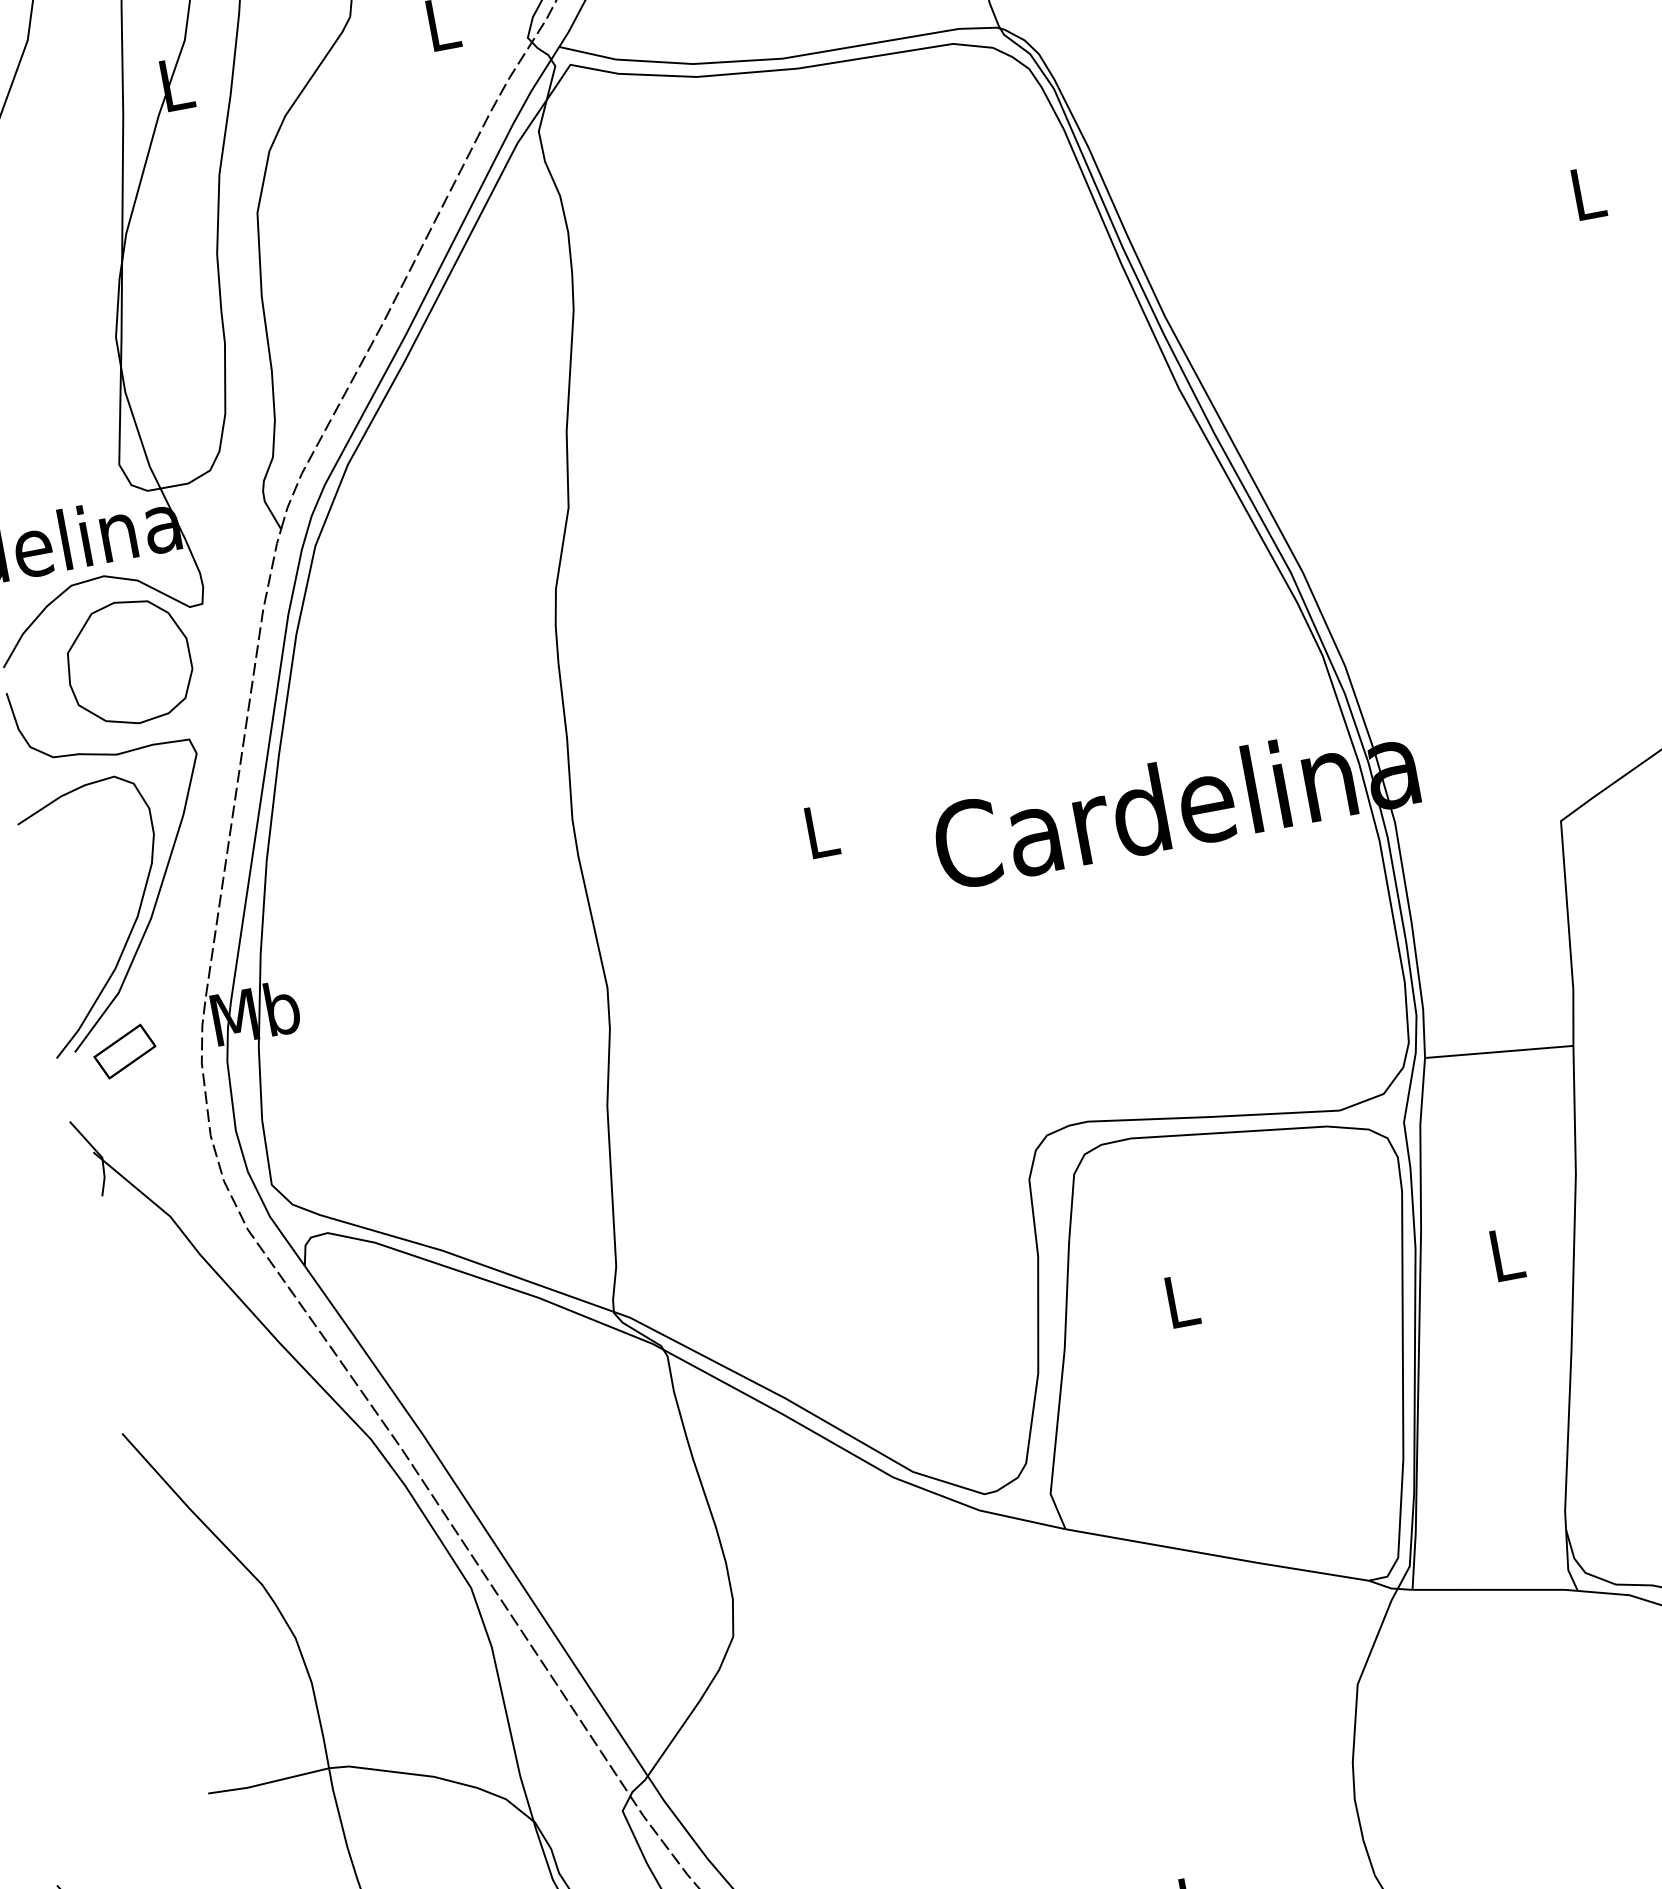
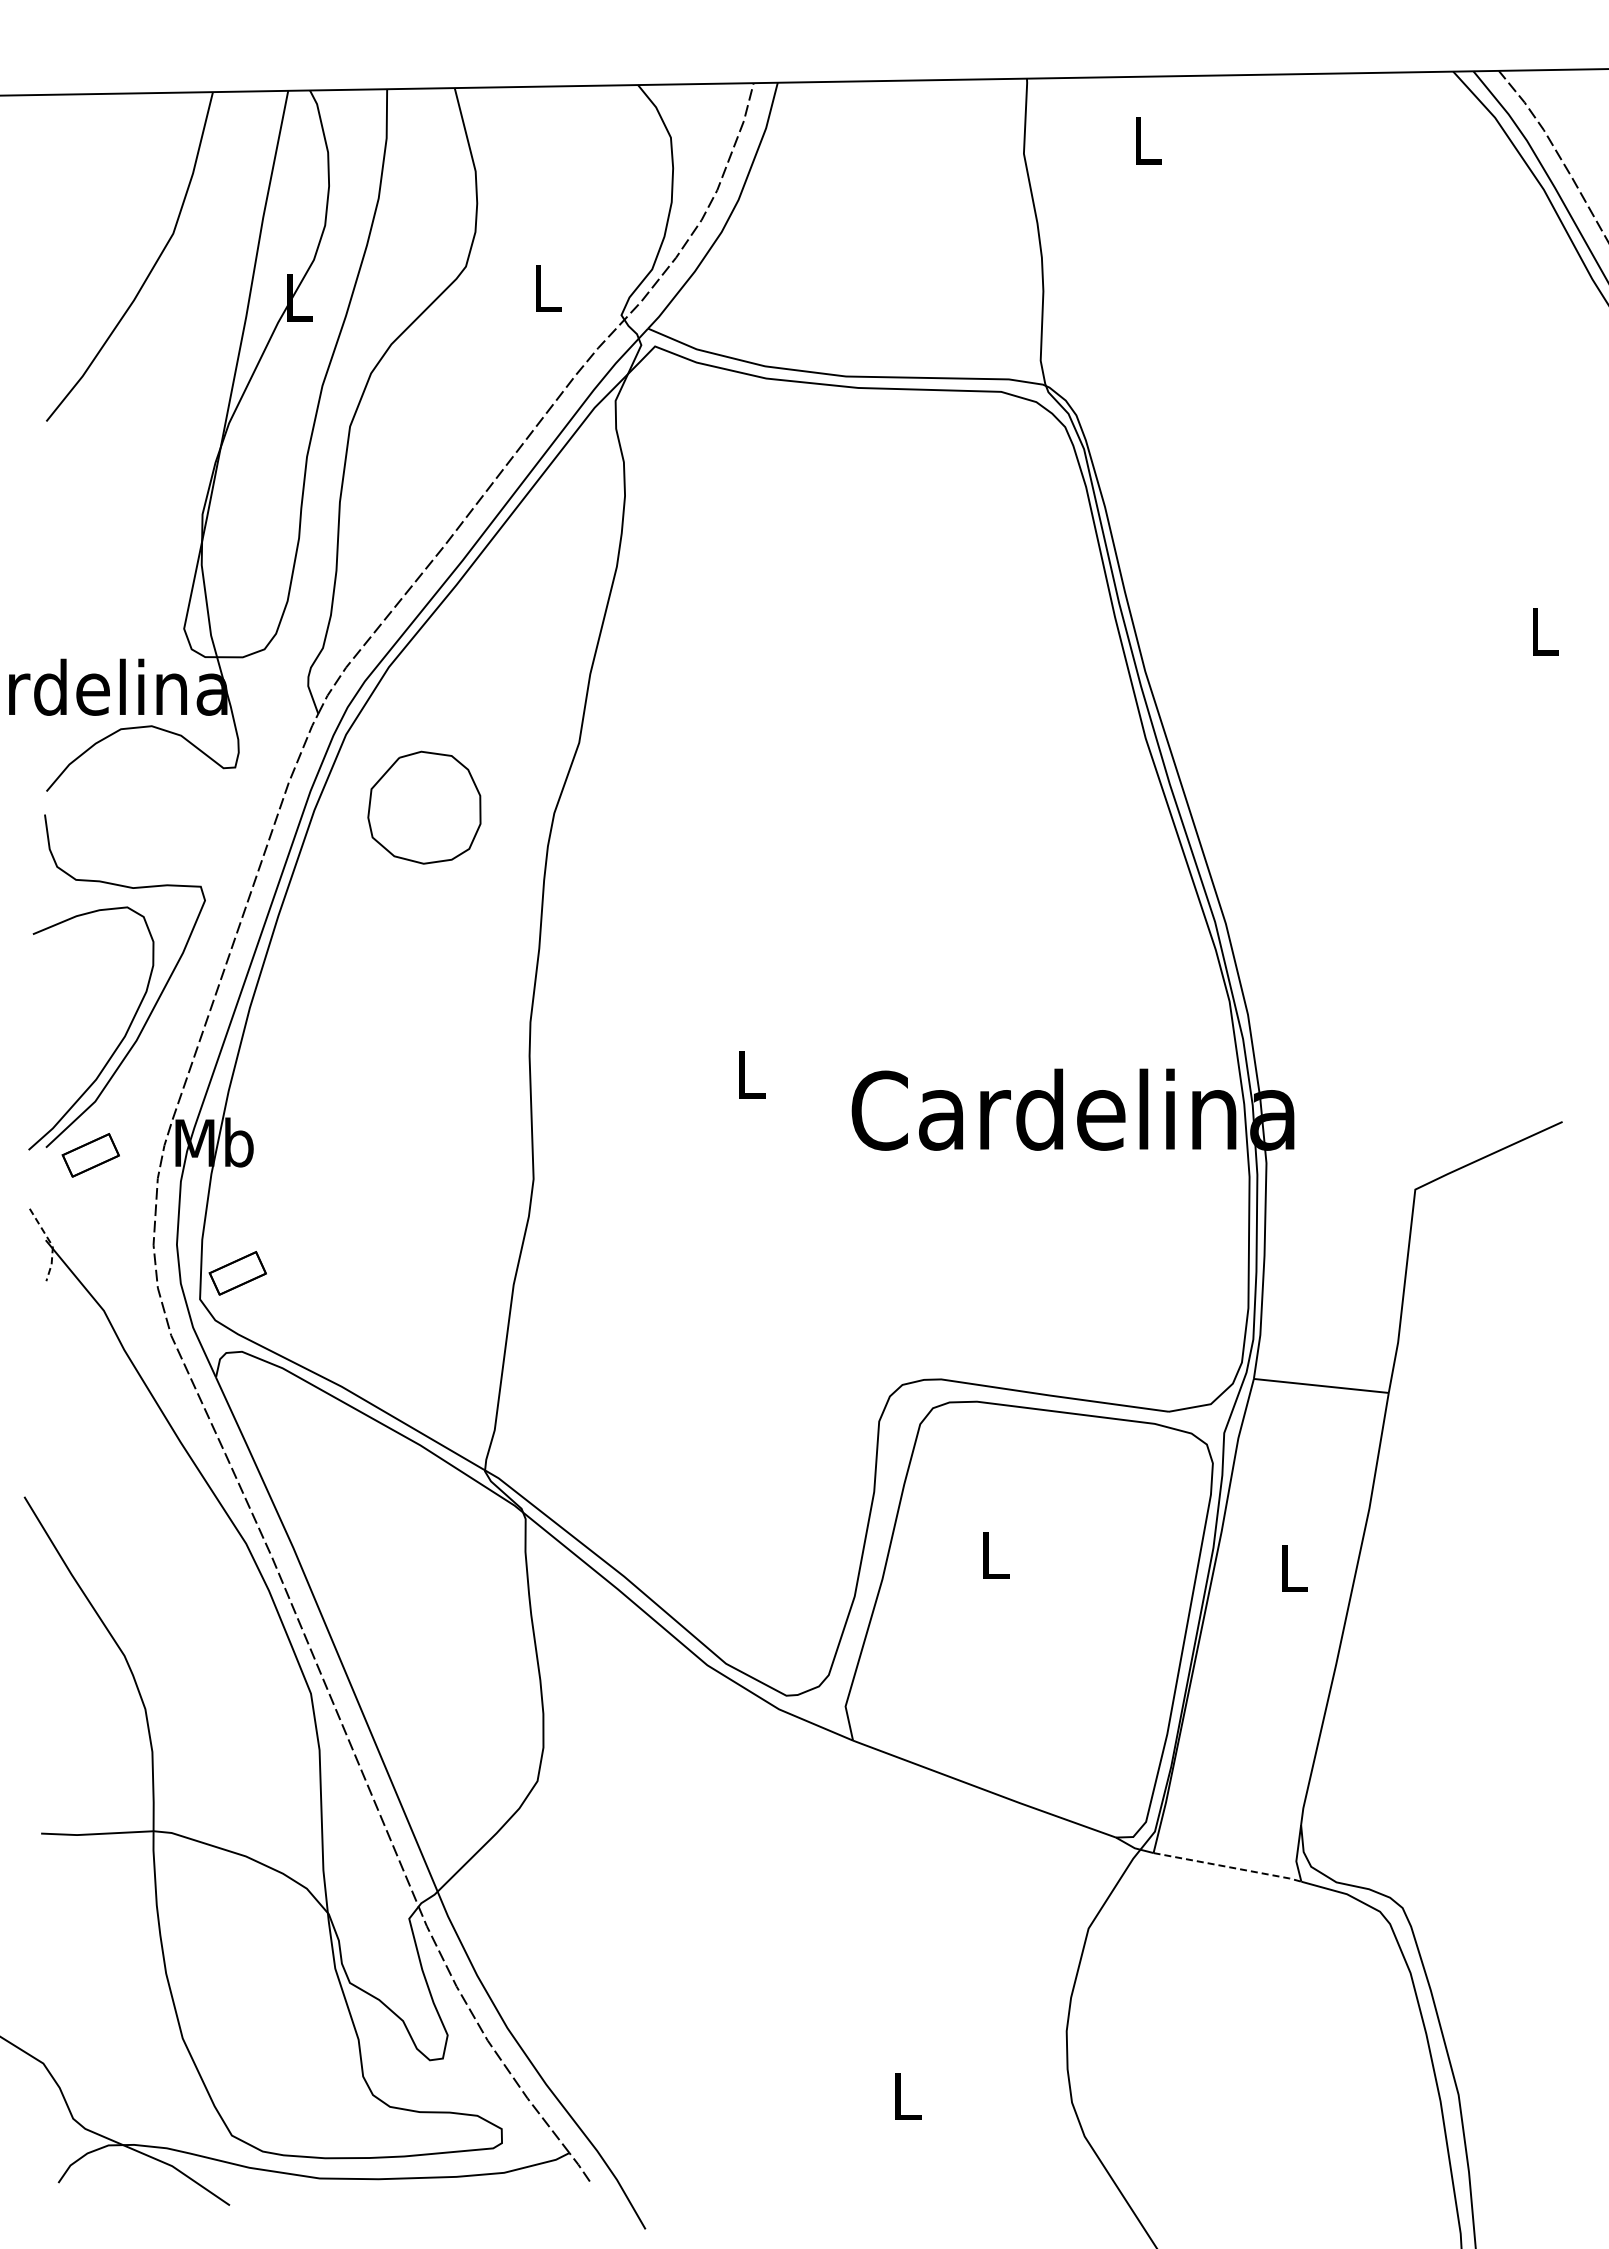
part: (128, 662) -> (424, 807), moved
part: (307, 1149) -> (237, 1273), added
line: (100, 1155) -> (51, 1244), solid -> dashed
line: (1496, 1589) -> (1228, 1866), solid -> dashed

